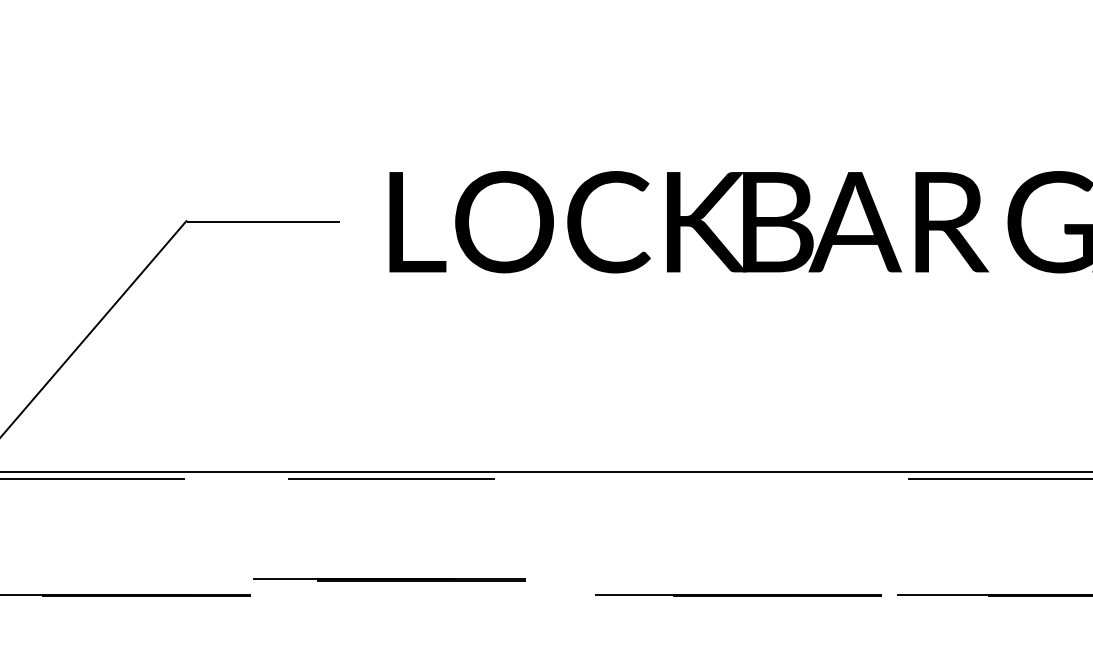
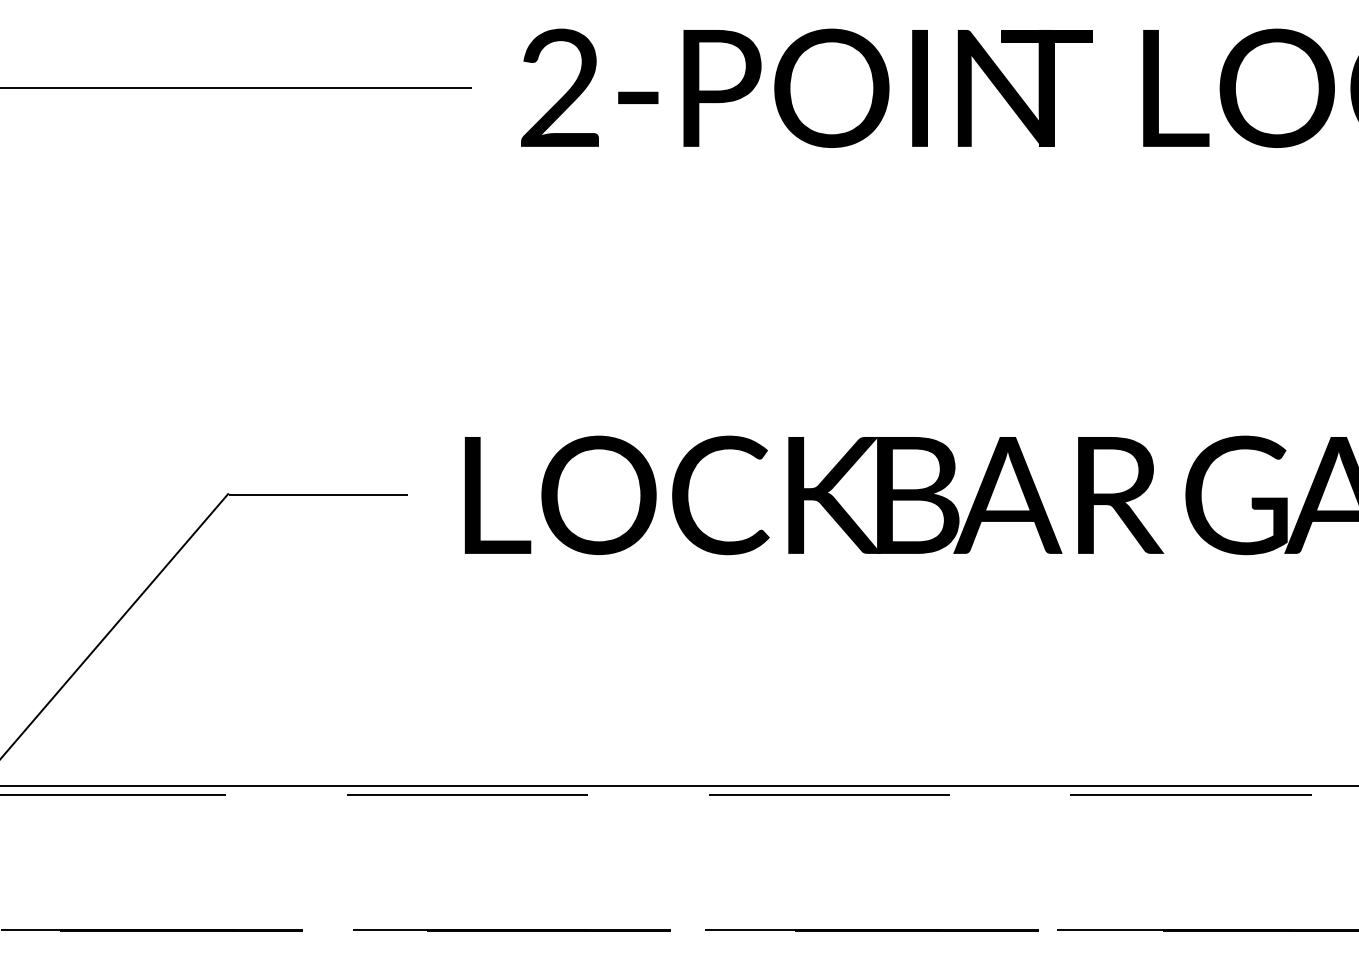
line: (702, 478) -> (829, 794), added
line: (389, 579) -> (511, 930), moved

